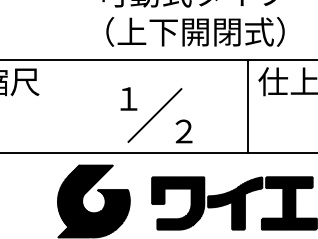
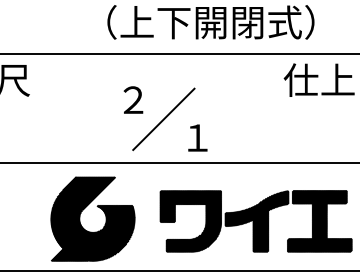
text: (128, 98) -> (133, 99), １ -> ２
line: (248, 105) -> (272, 107), removed
text: (183, 130) -> (196, 136), ２ -> １

